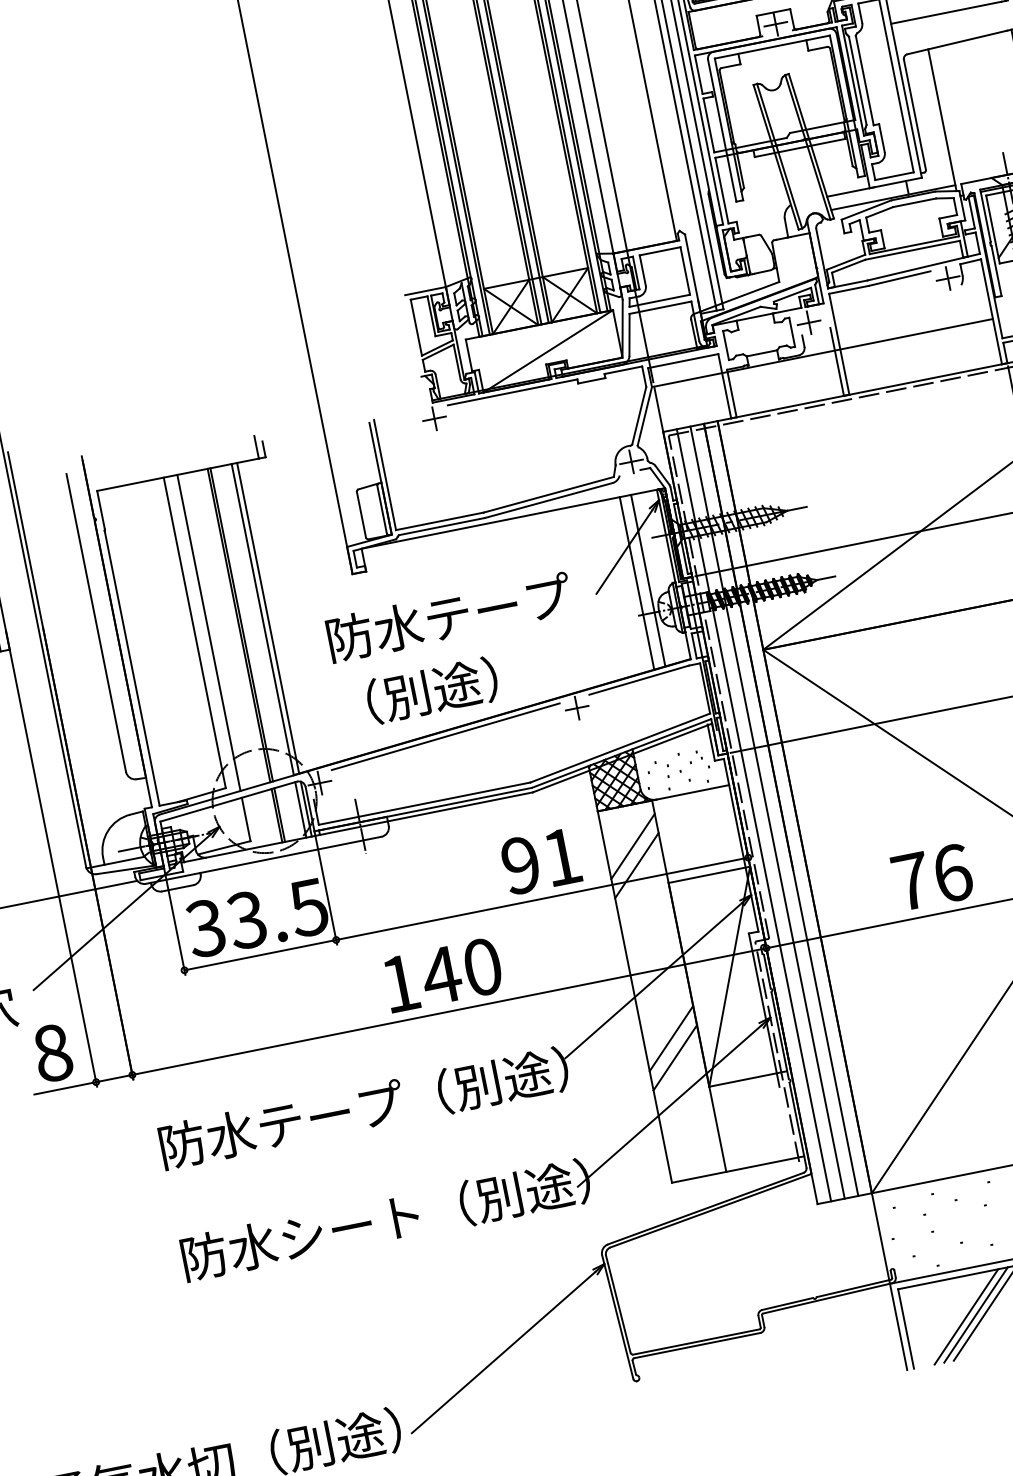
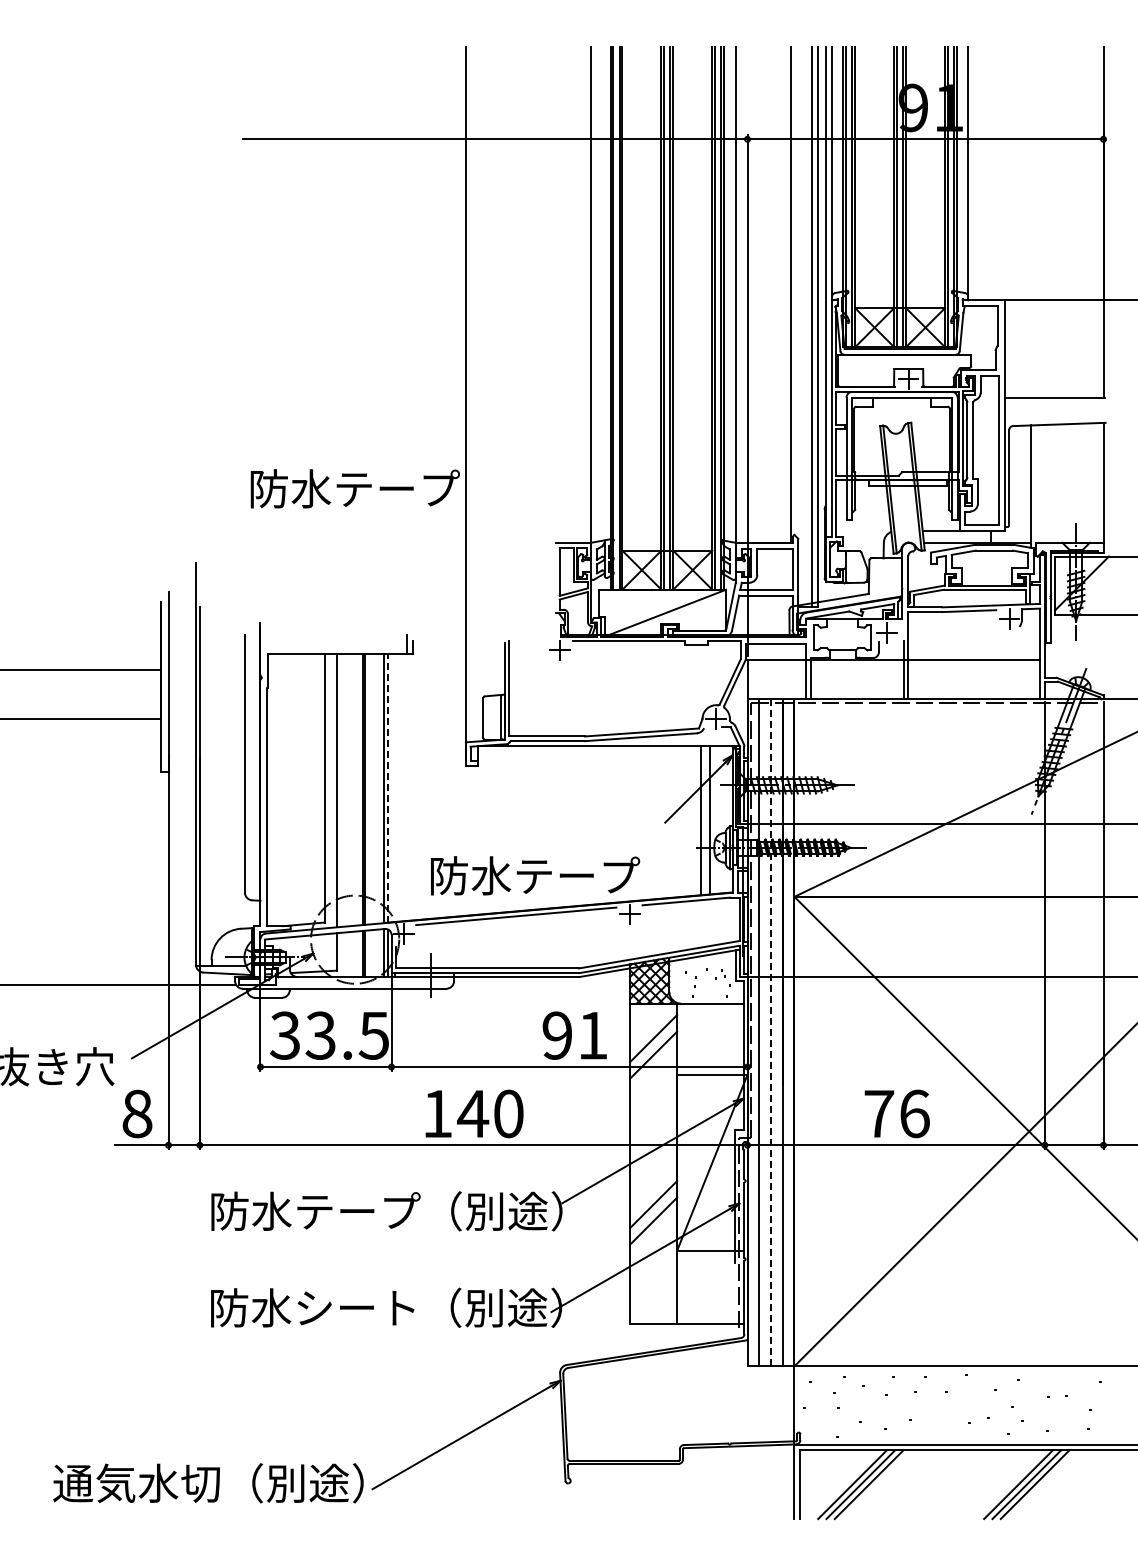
text: (448, 617) -> (354, 488), moved
line: (268, 618) -> (388, 788), solid -> dashed
text: (458, 685) -> (535, 875), （別途） -> 防水テープ
line: (768, 812) -> (771, 1032), solid -> dashed

